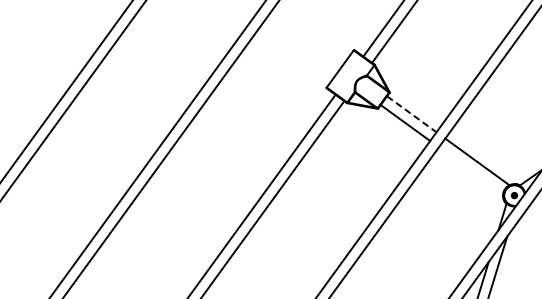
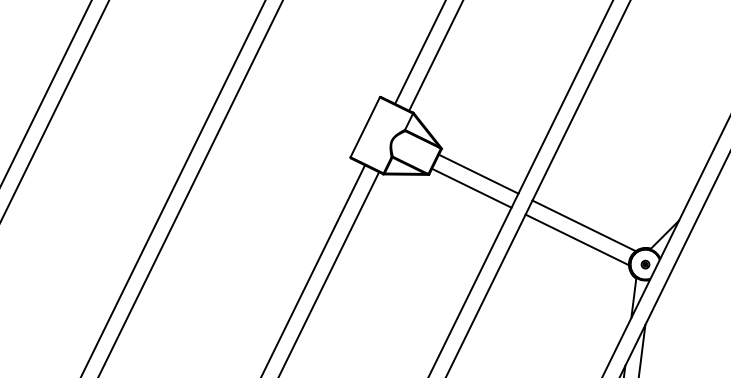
line: (411, 114) -> (478, 174), dashed -> solid
line: (470, 170) -> (576, 239), added

